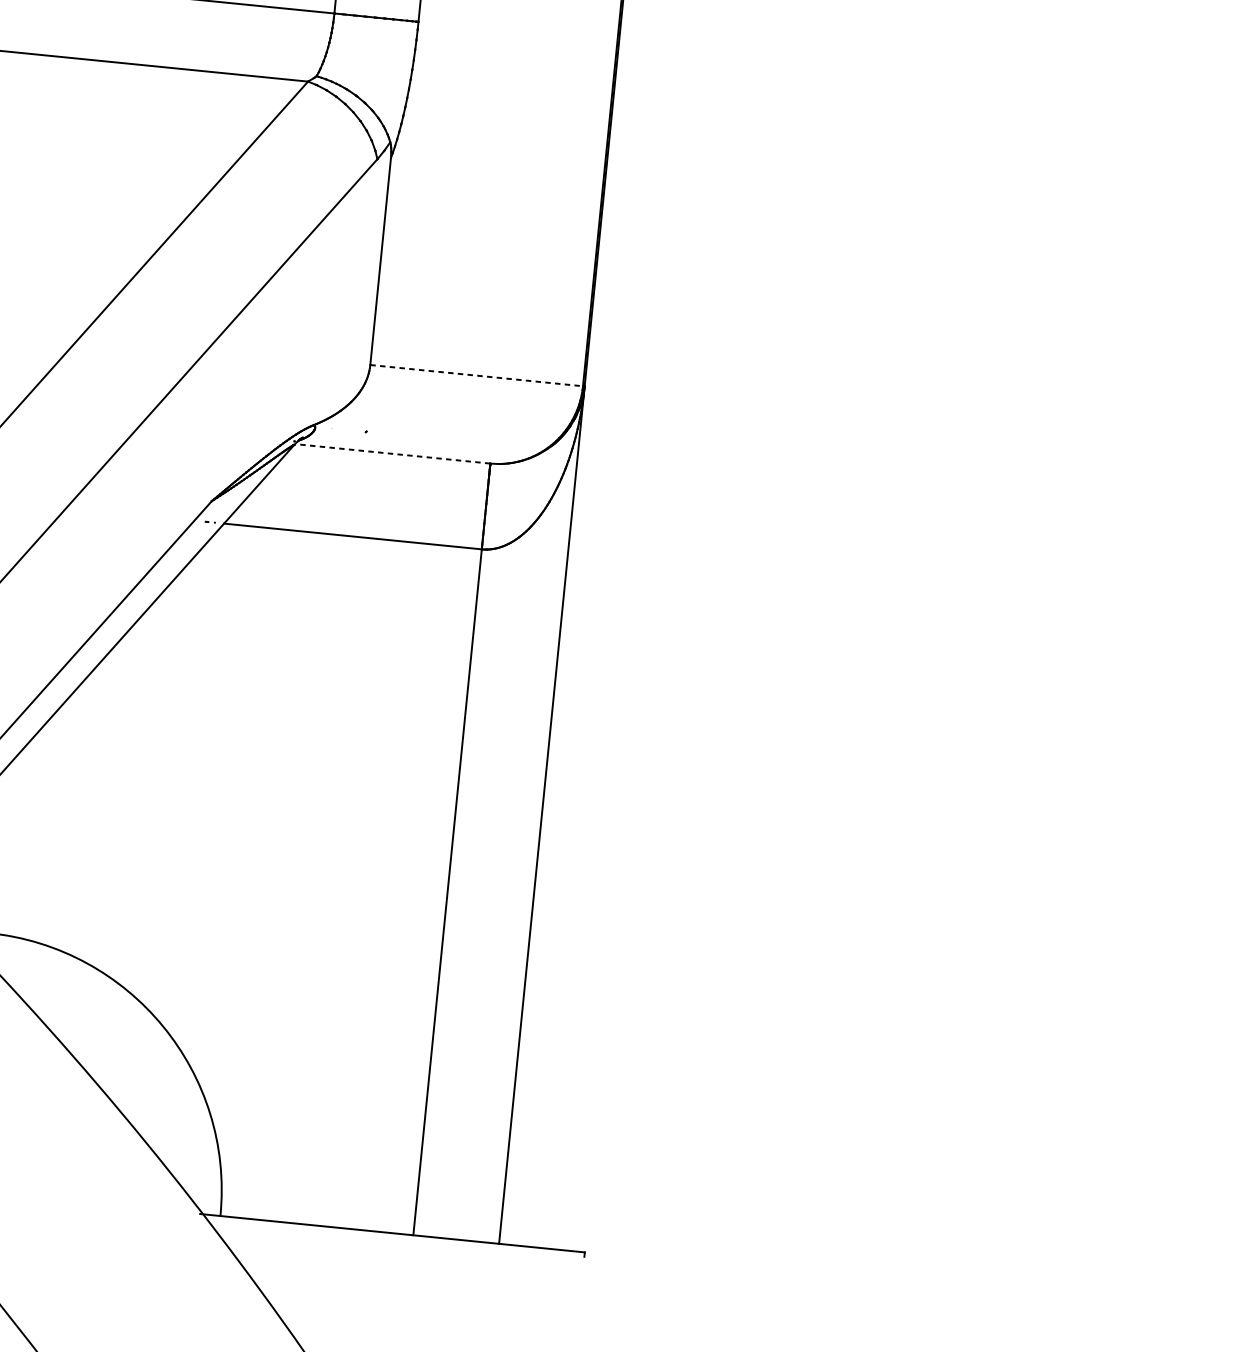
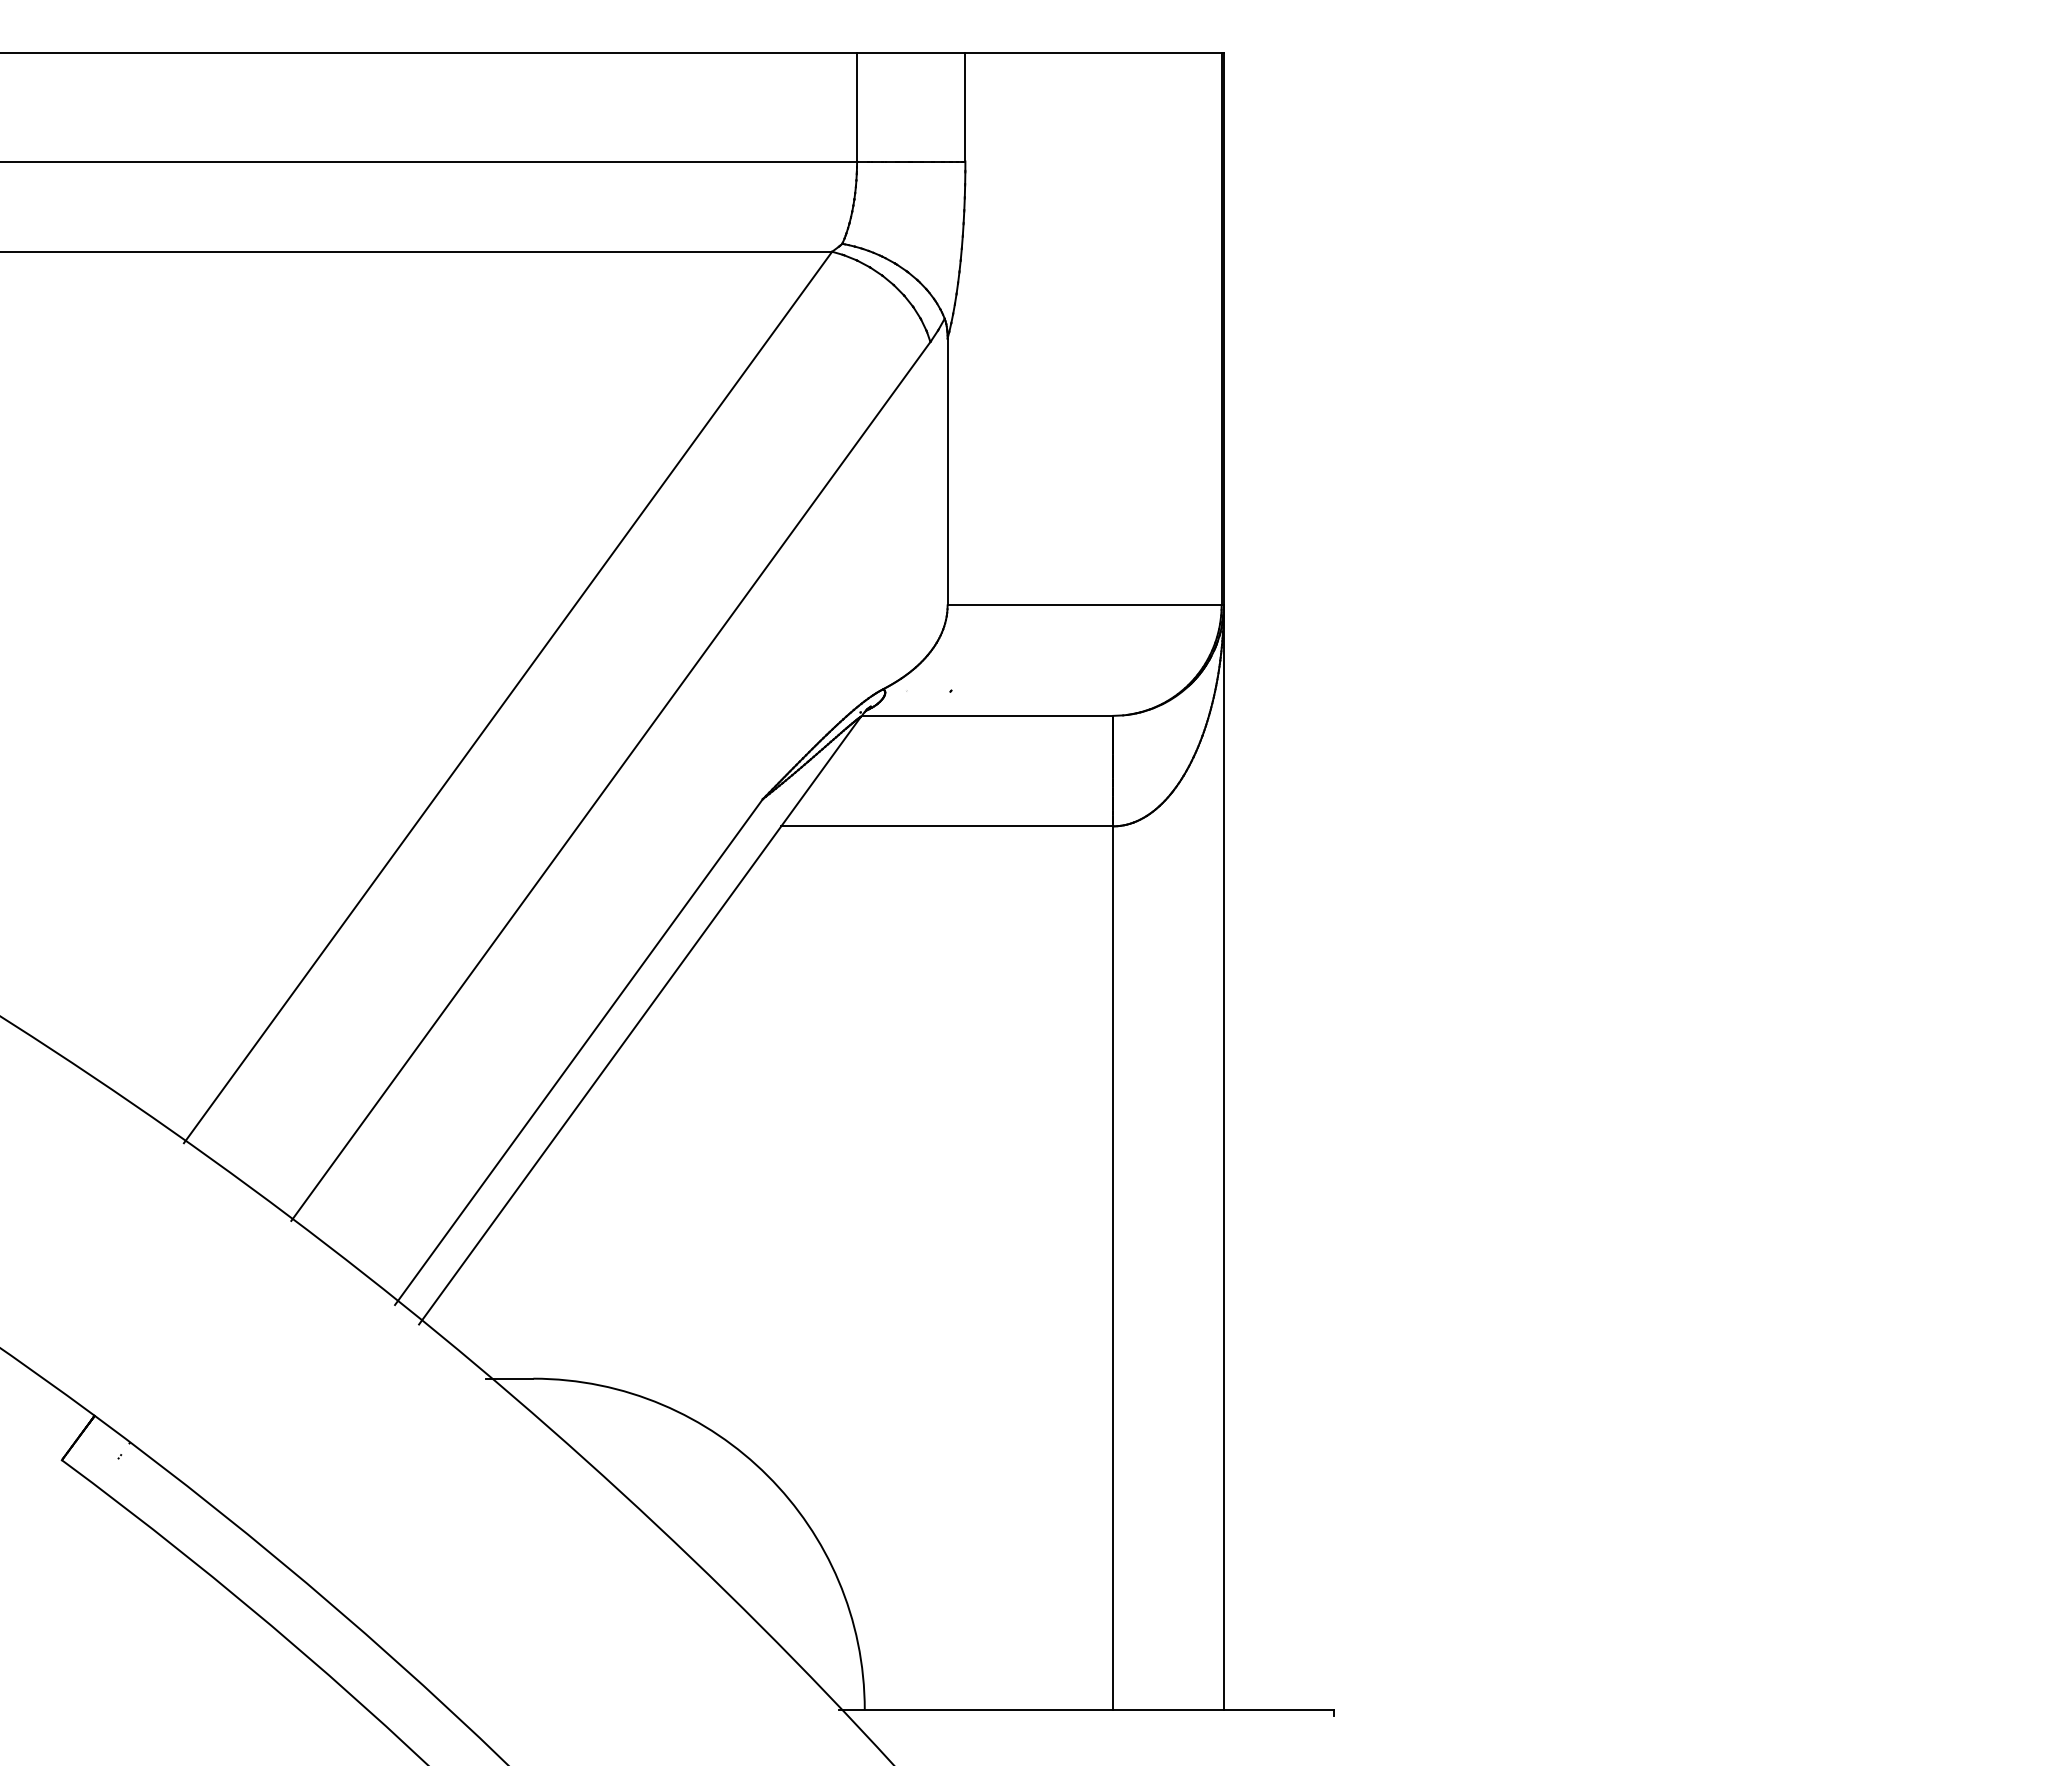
line: (477, 375) -> (1085, 605), dashed -> solid
line: (392, 453) -> (987, 715), dashed -> solid

